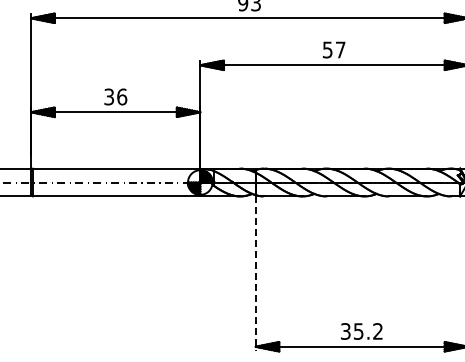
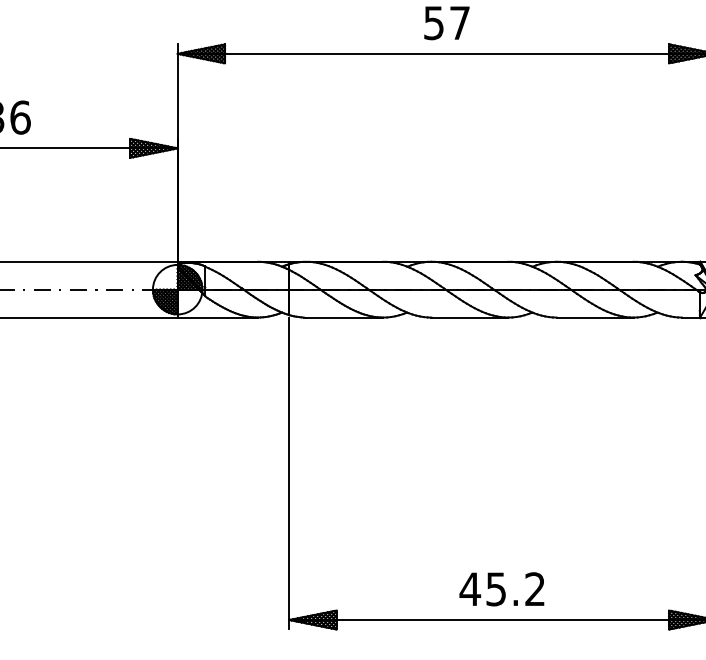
line: (255, 273) -> (288, 472), dashed -> solid
text: (345, 331) -> (469, 589), 35.2 -> 45.2

